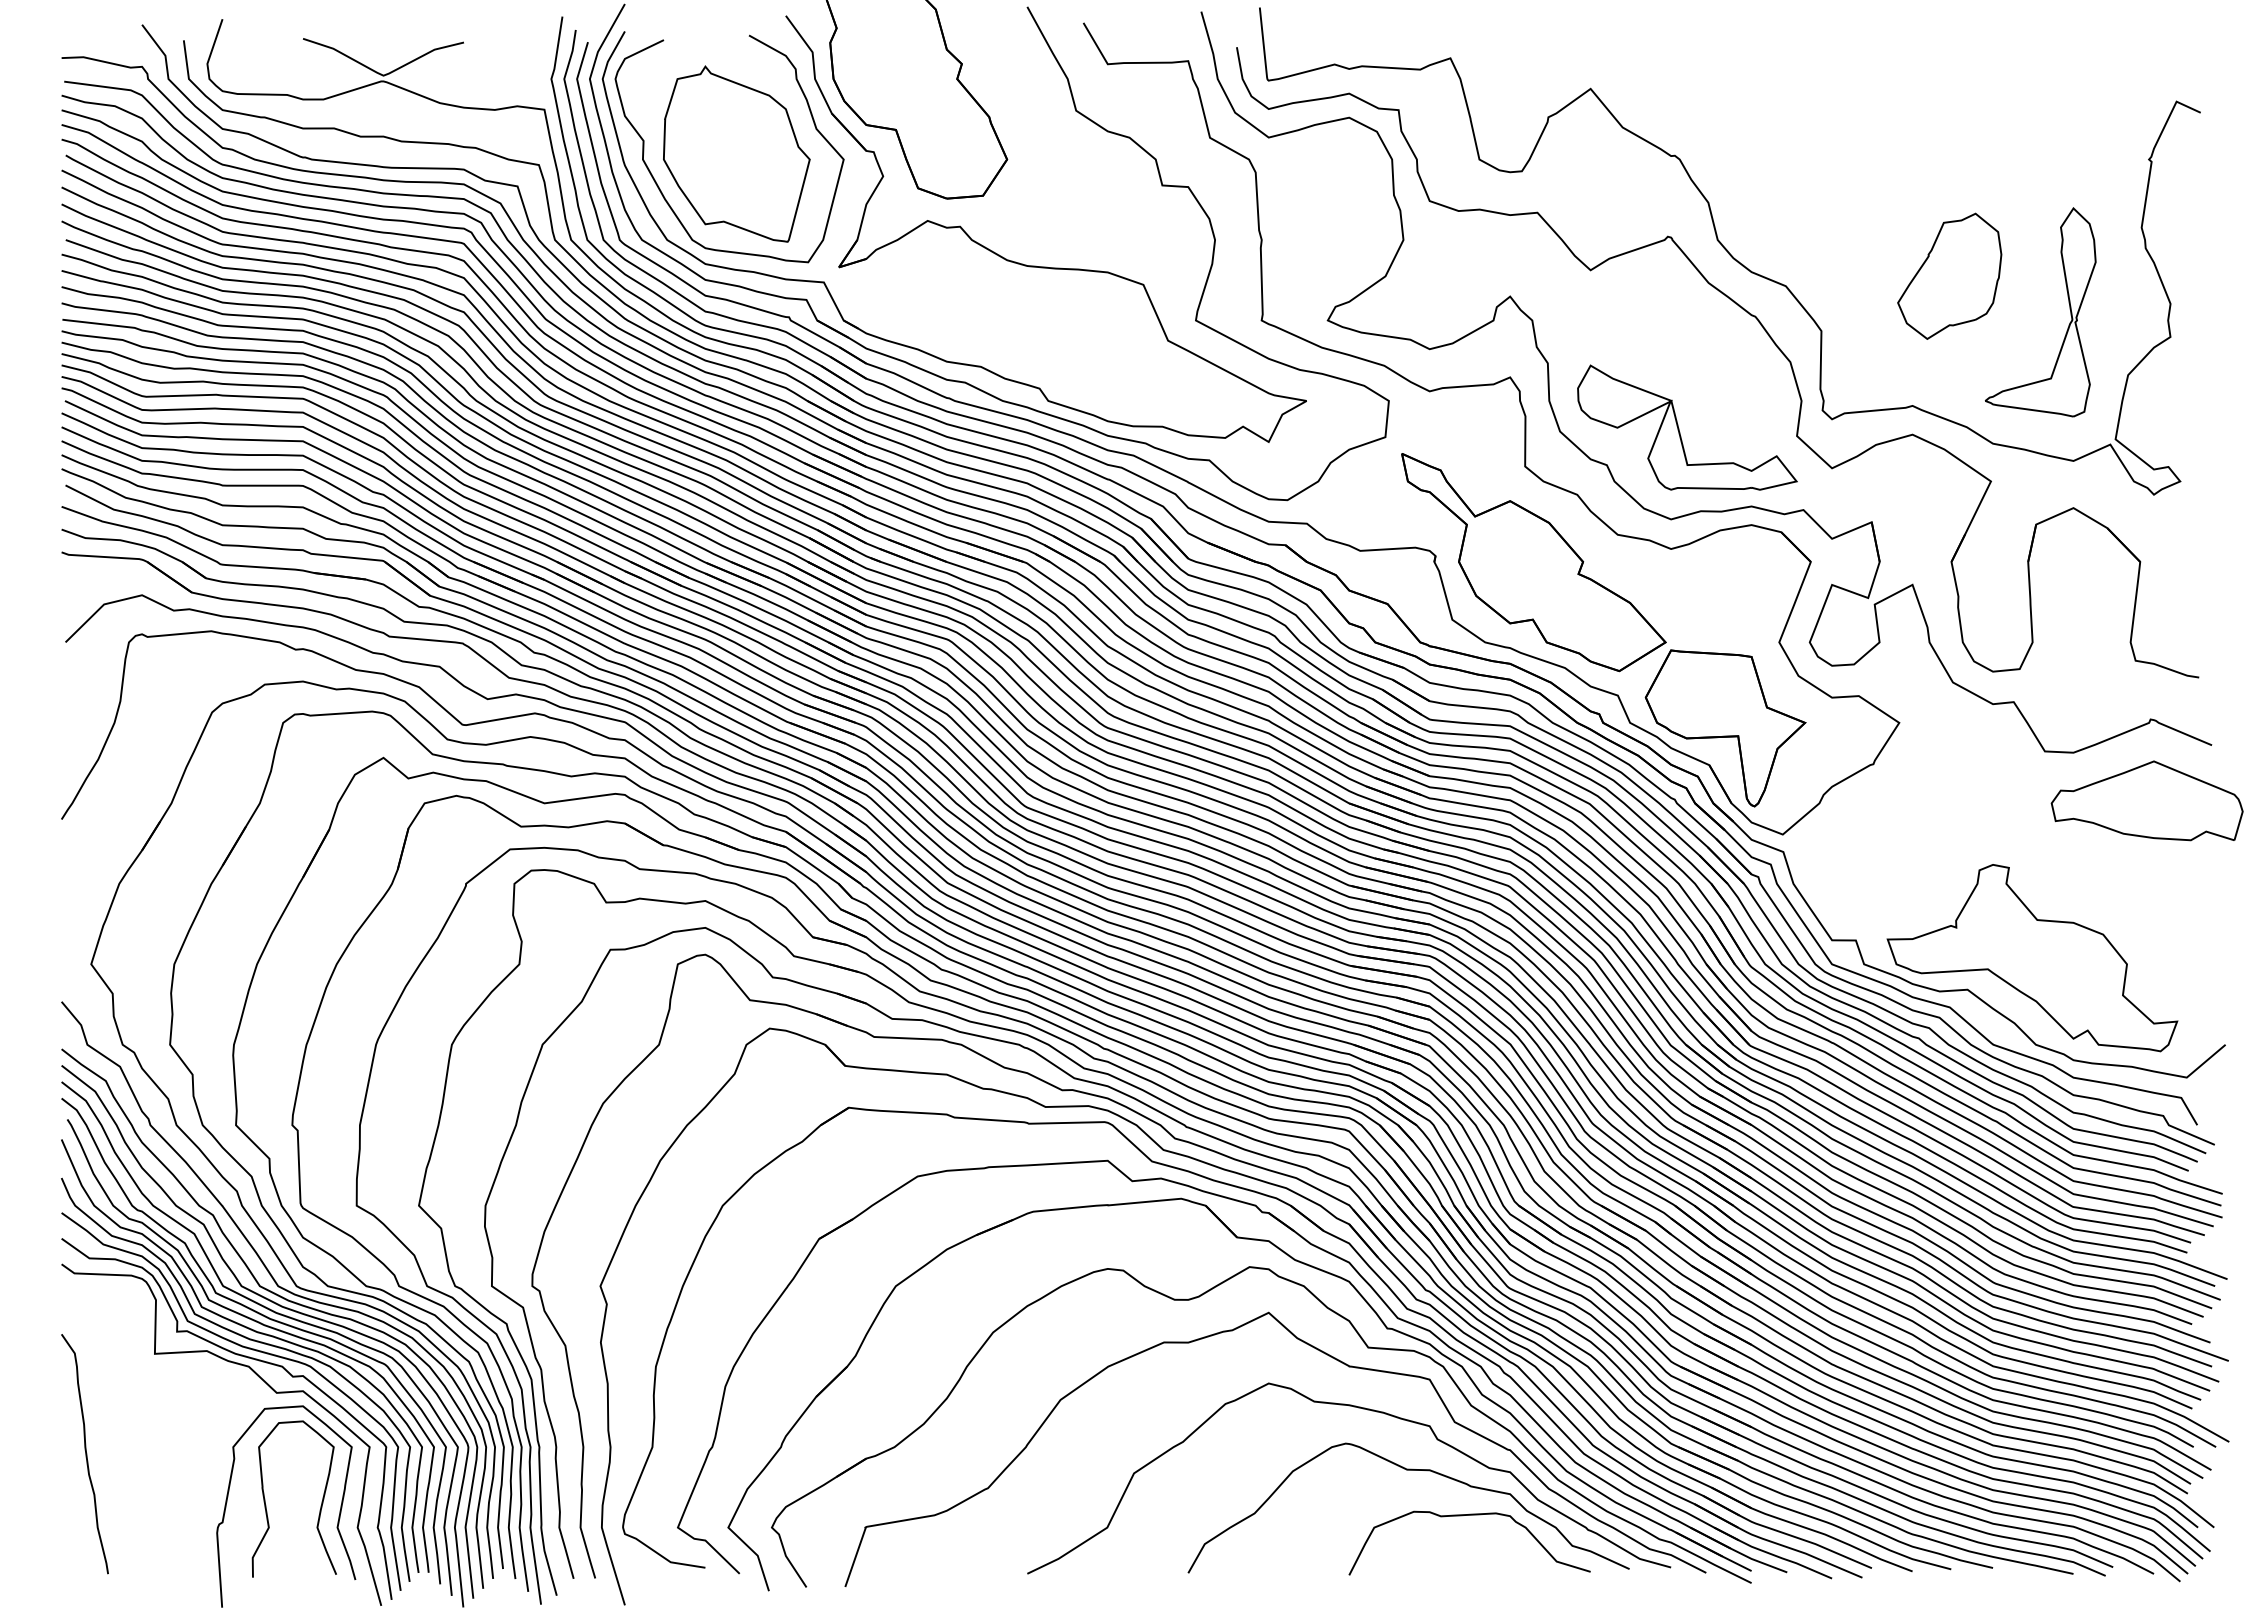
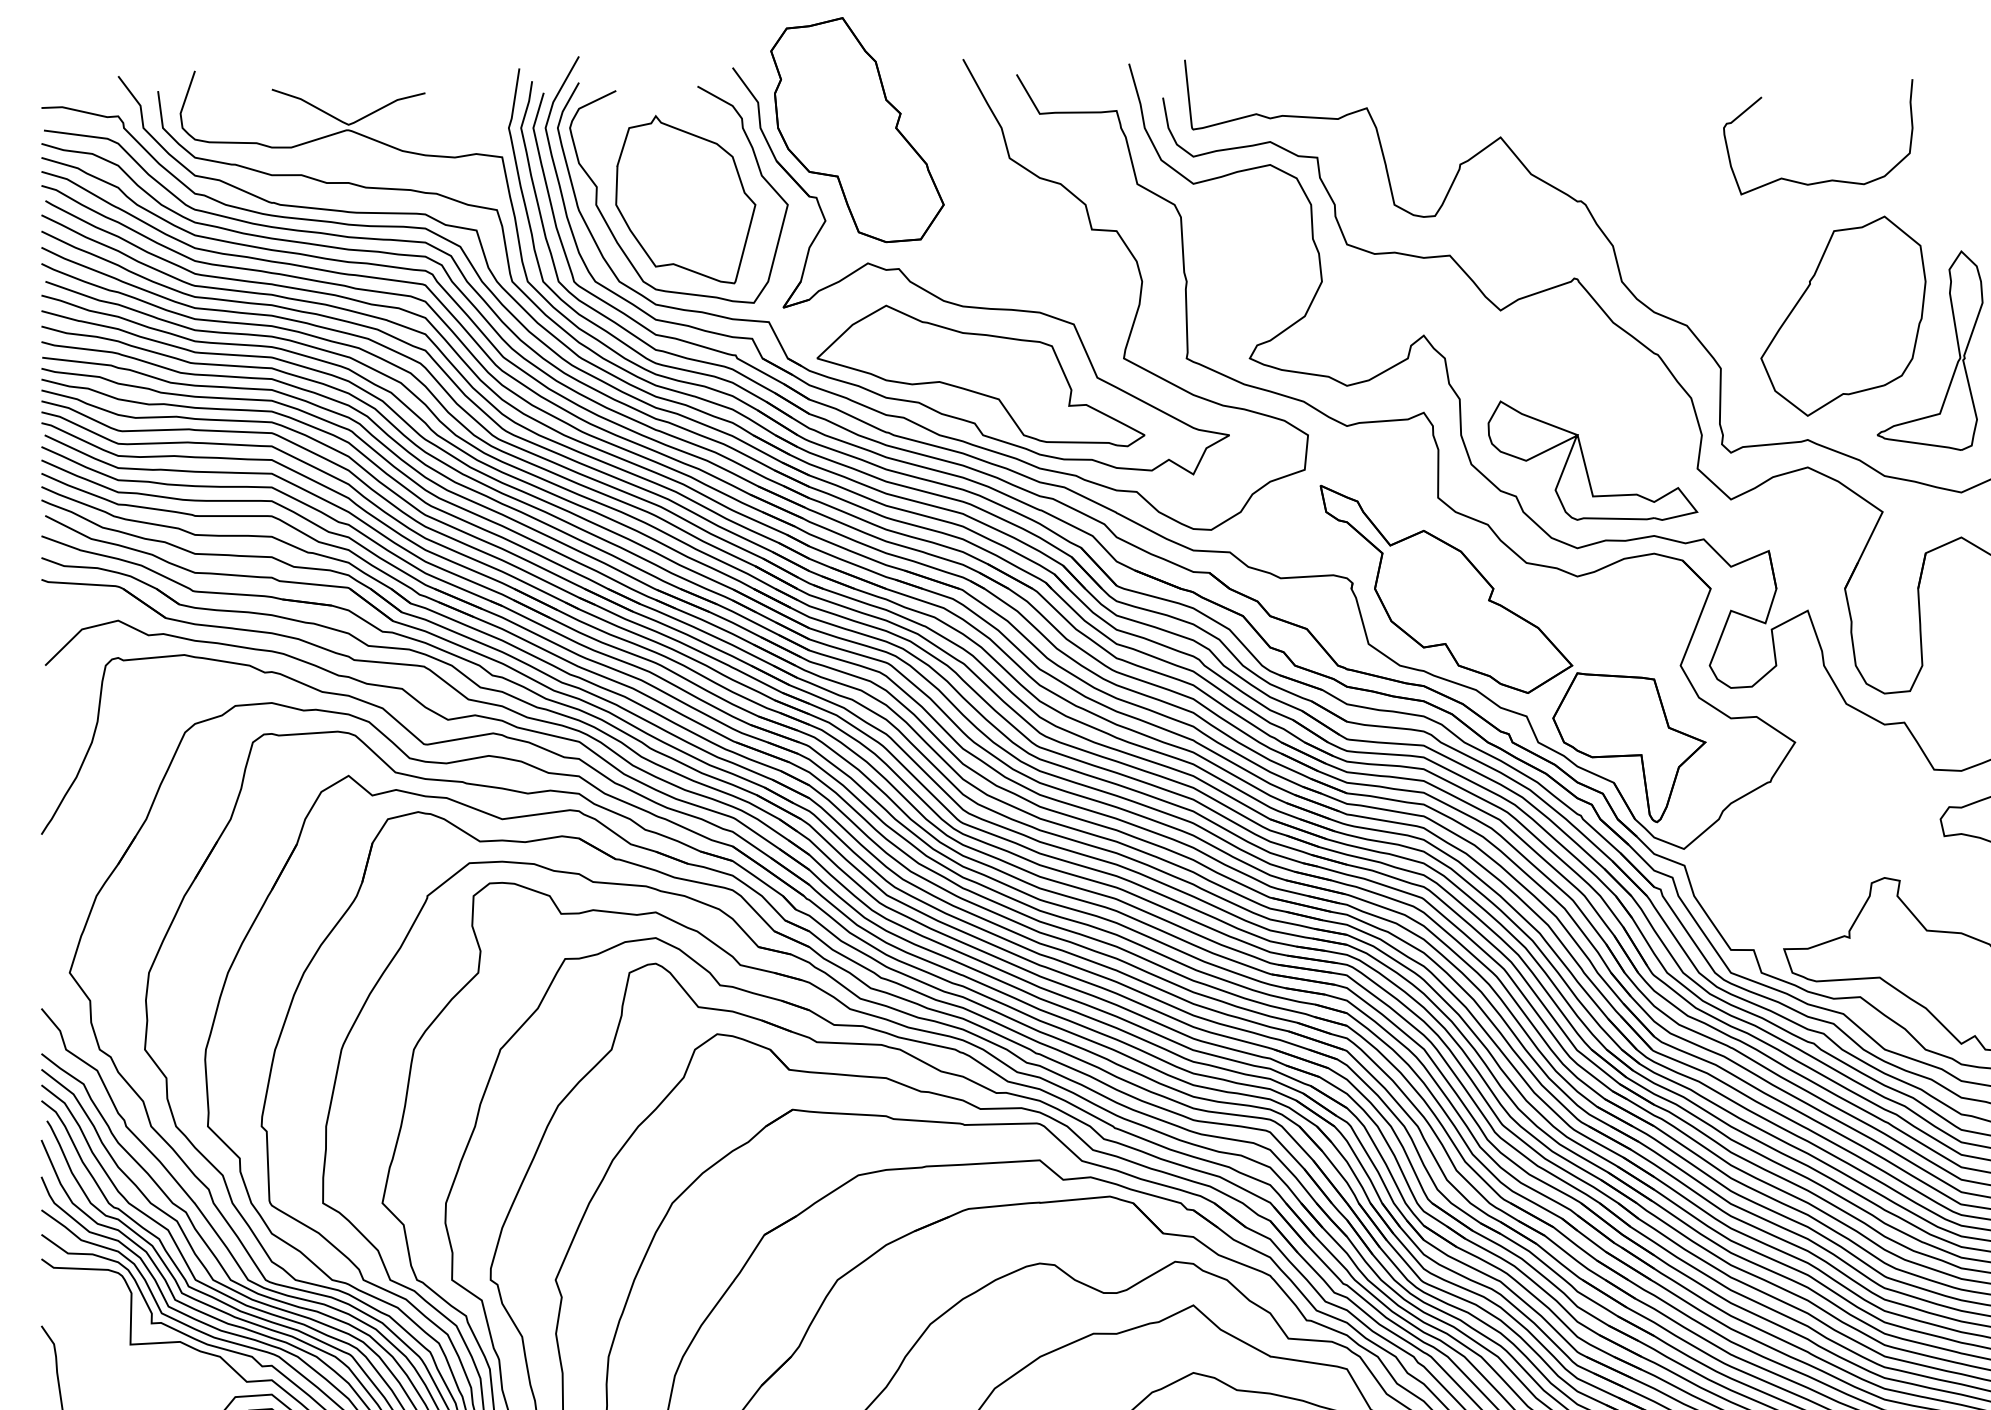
curve: (1933, 133) -> (1827, 180), added
part: (1949, 276) -> (1843, 316), size x1.67
part: (1046, 338) -> (981, 375), added

